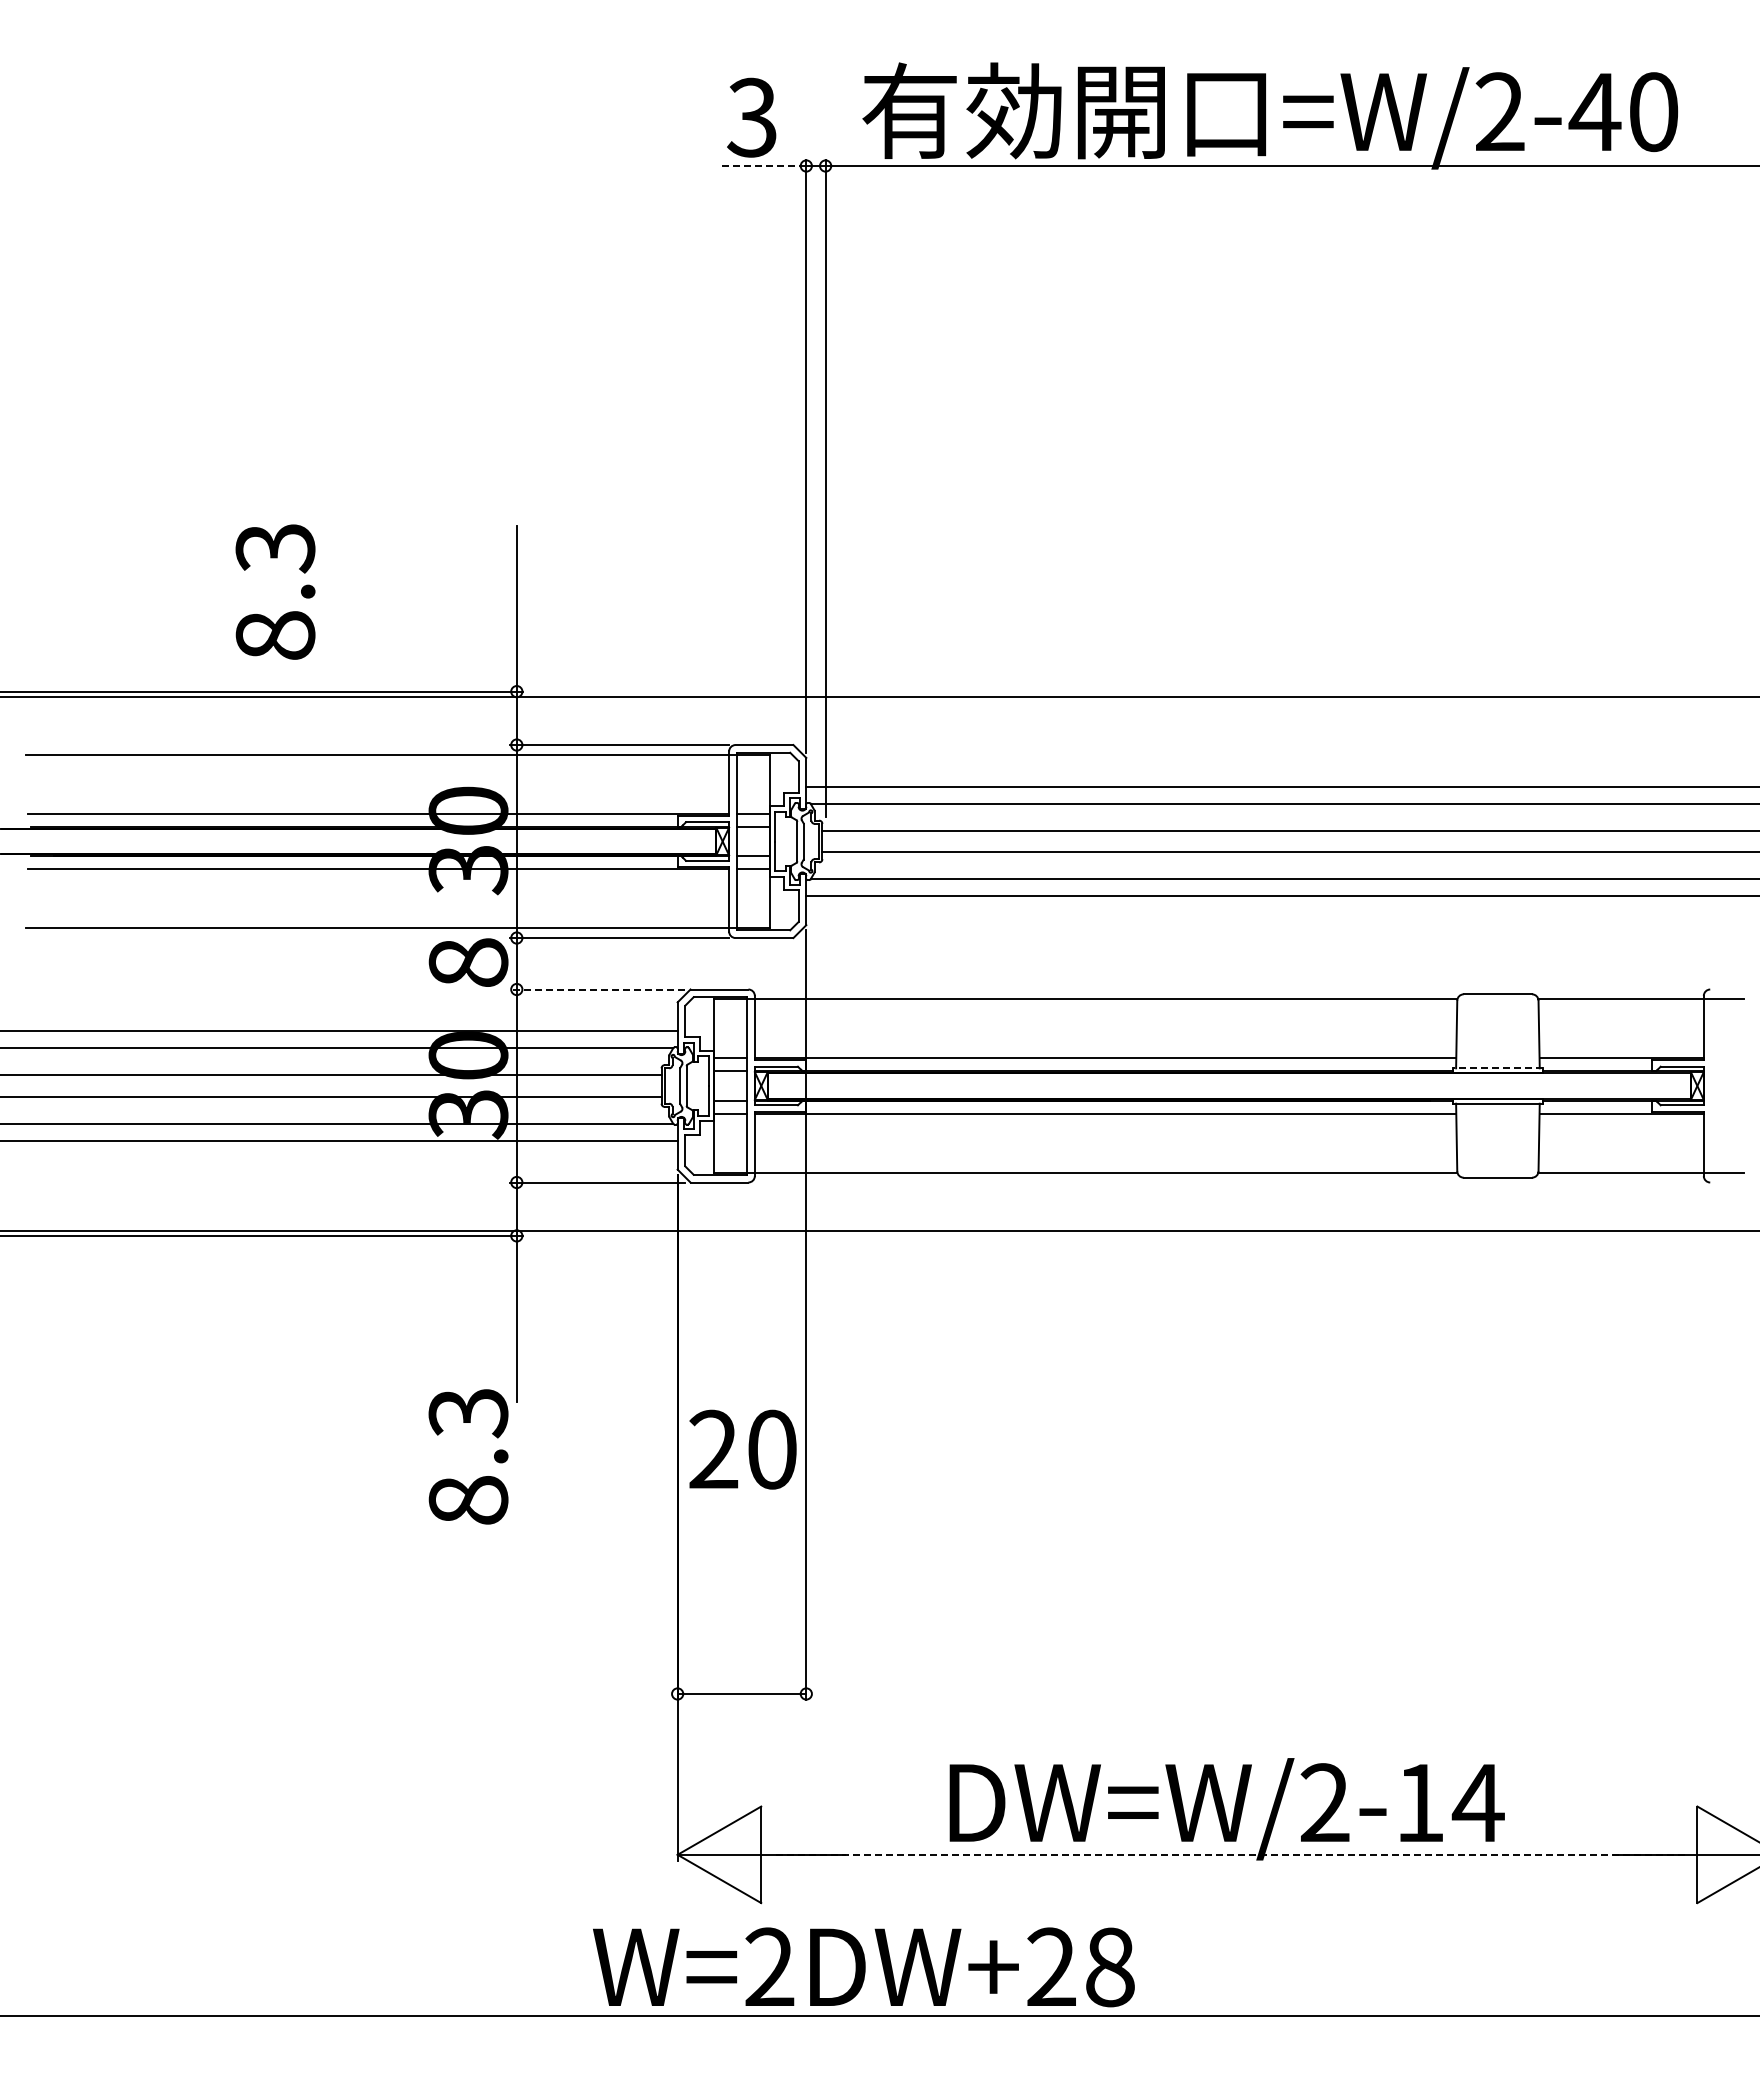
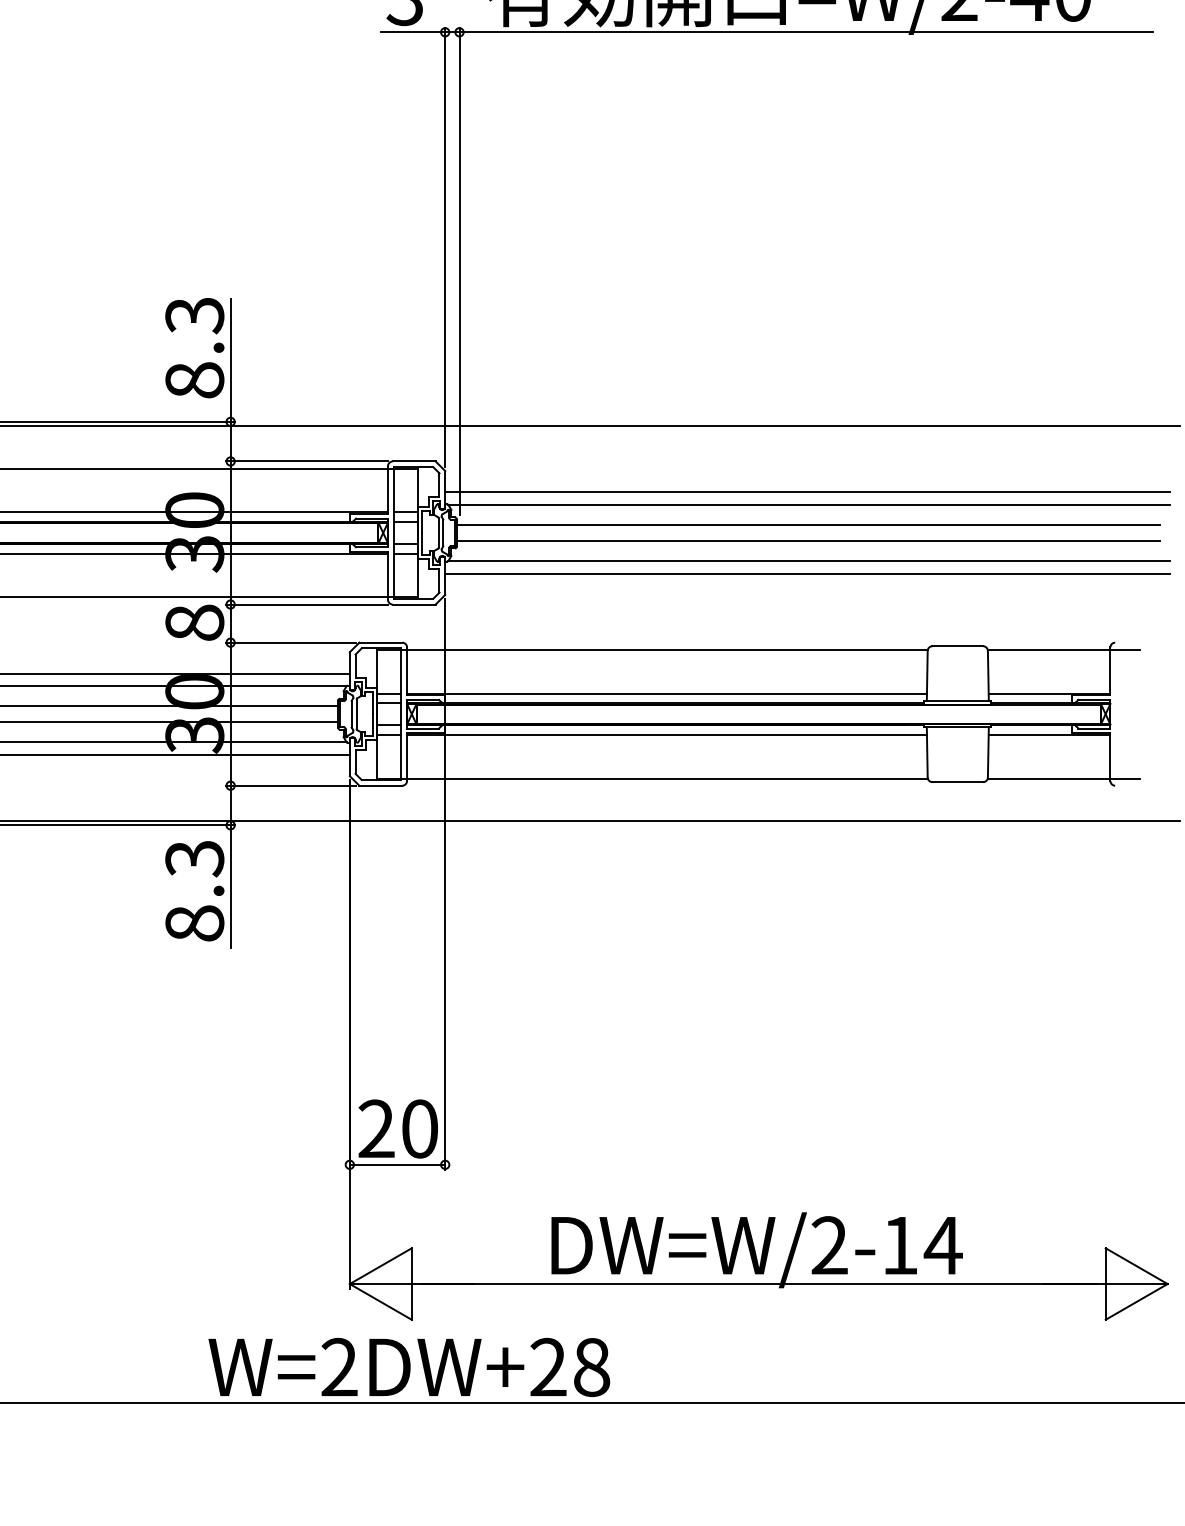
line: (762, 166) -> (412, 32), dashed -> solid
text: (275, 591) -> (194, 347), moved
line: (597, 989) -> (290, 642), dashed -> solid
line: (1497, 1068) -> (957, 701), dashed -> solid
text: (742, 1449) -> (397, 1128), moved
text: (468, 1456) -> (194, 890), moved
line: (1228, 1854) -> (758, 1283), dashed -> solid
text: (863, 1967) -> (409, 1367), moved

